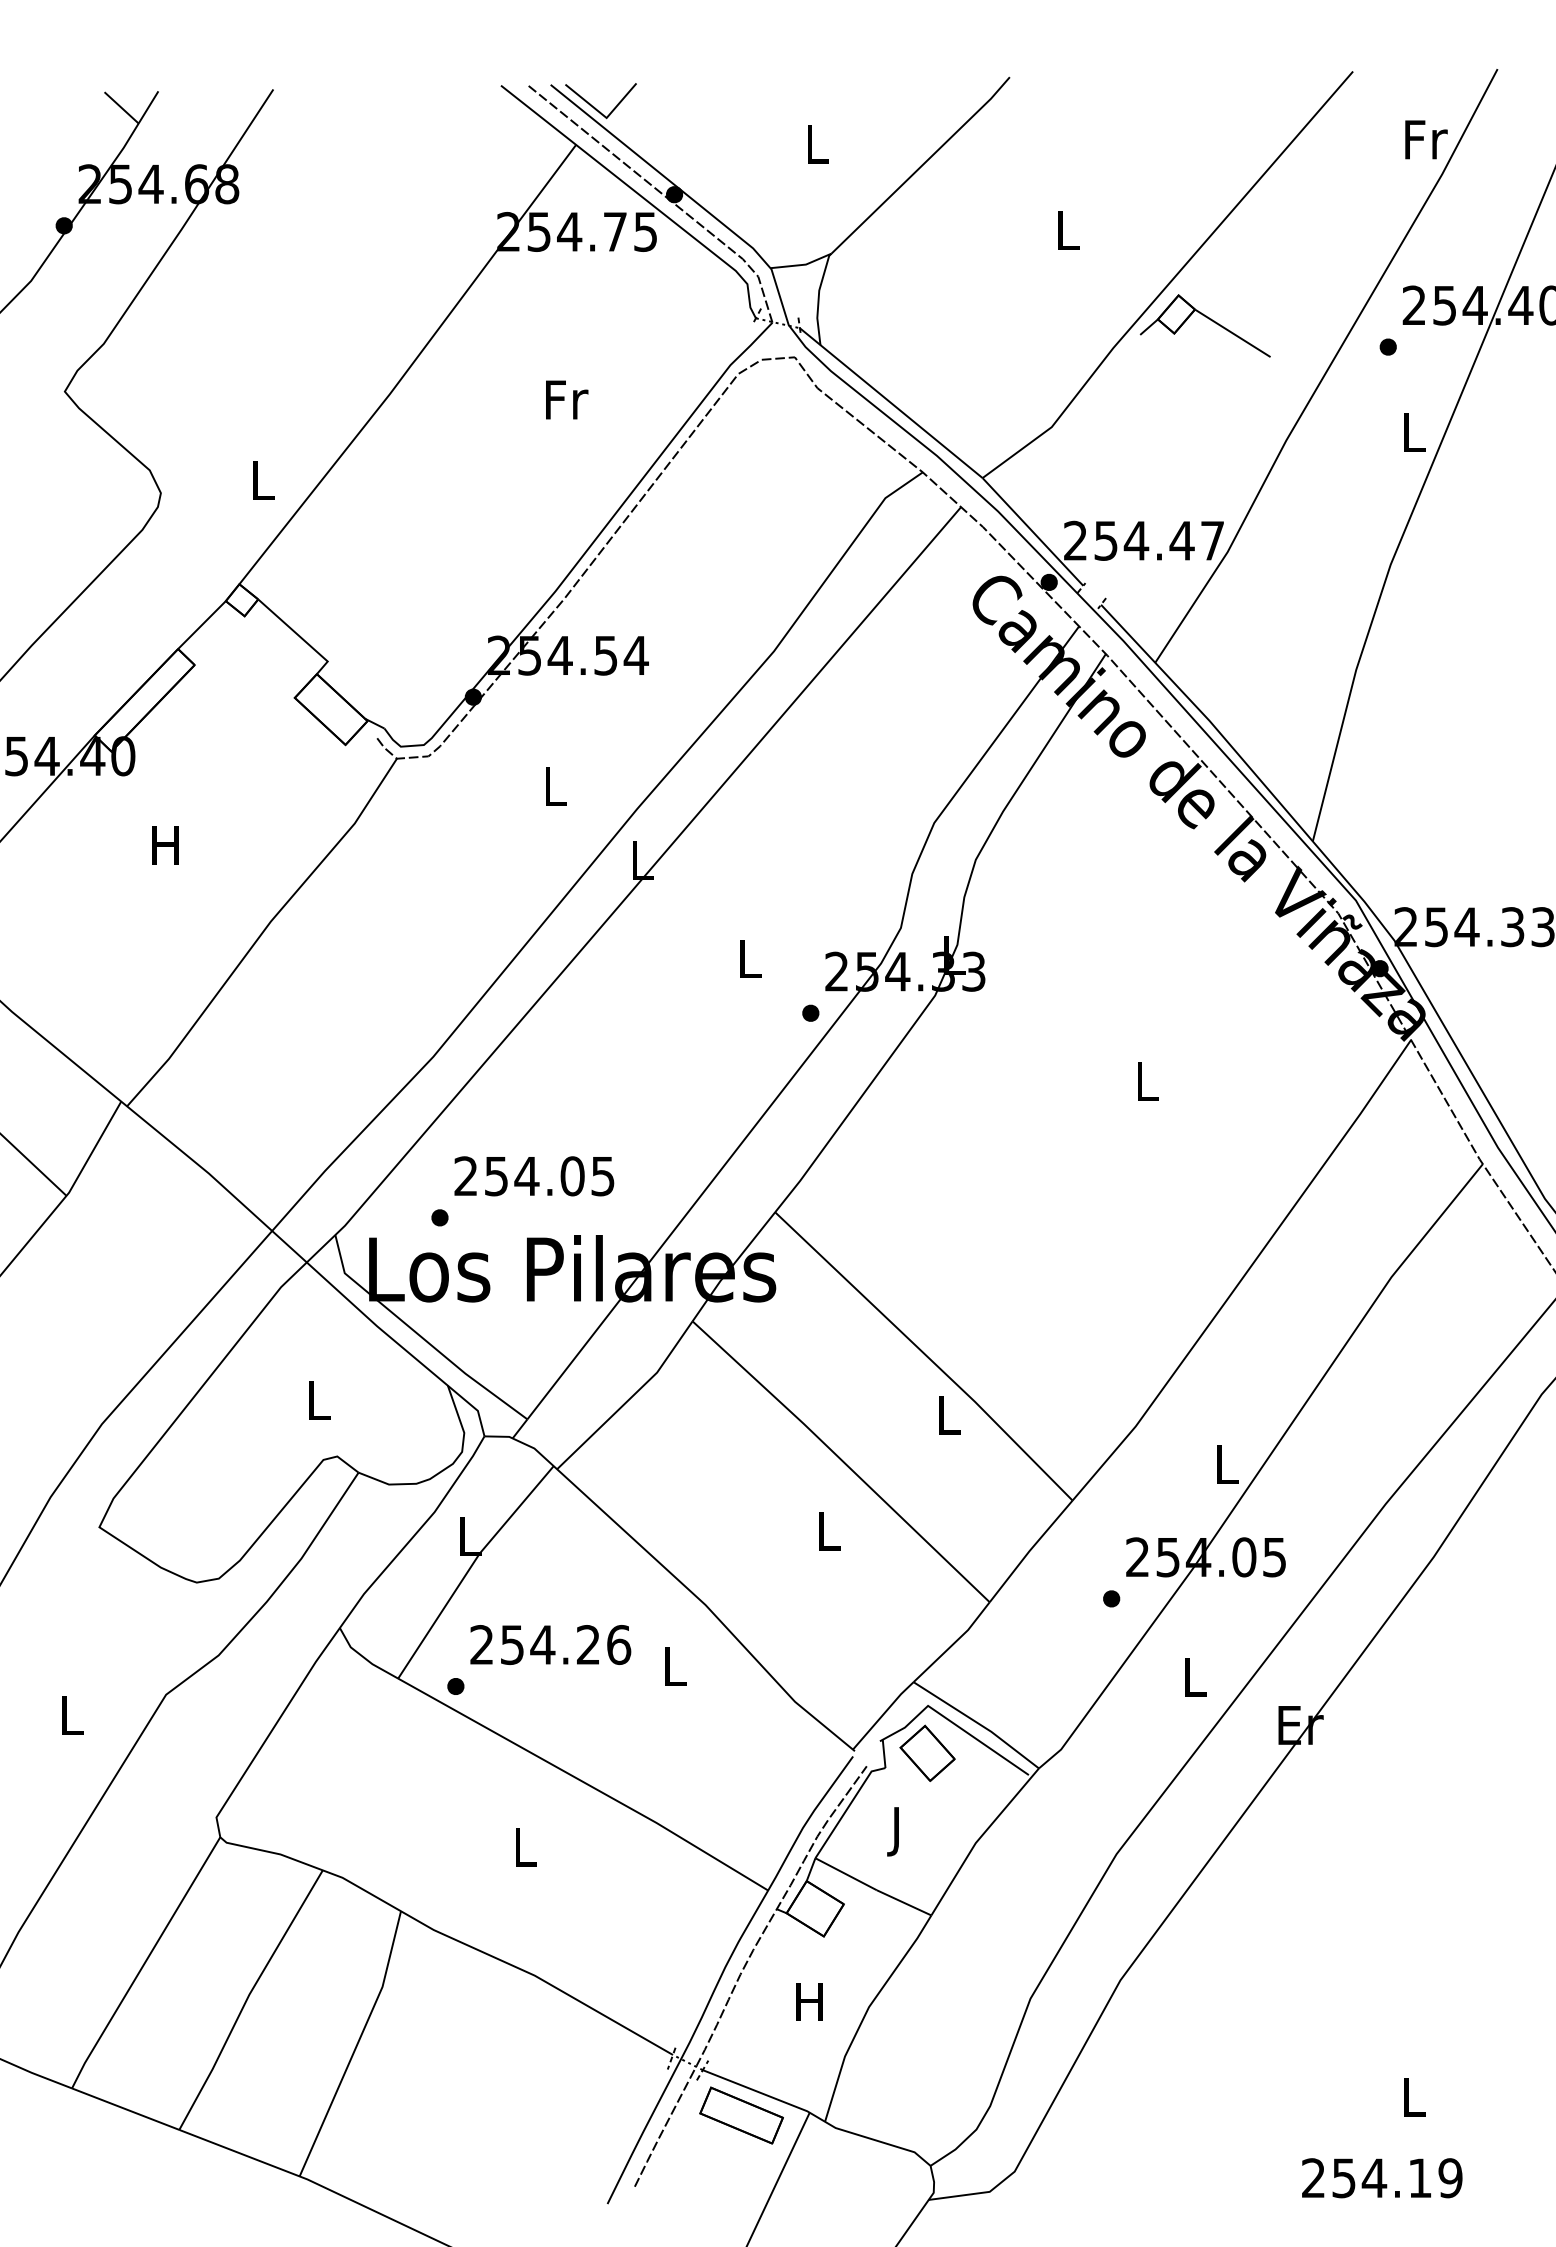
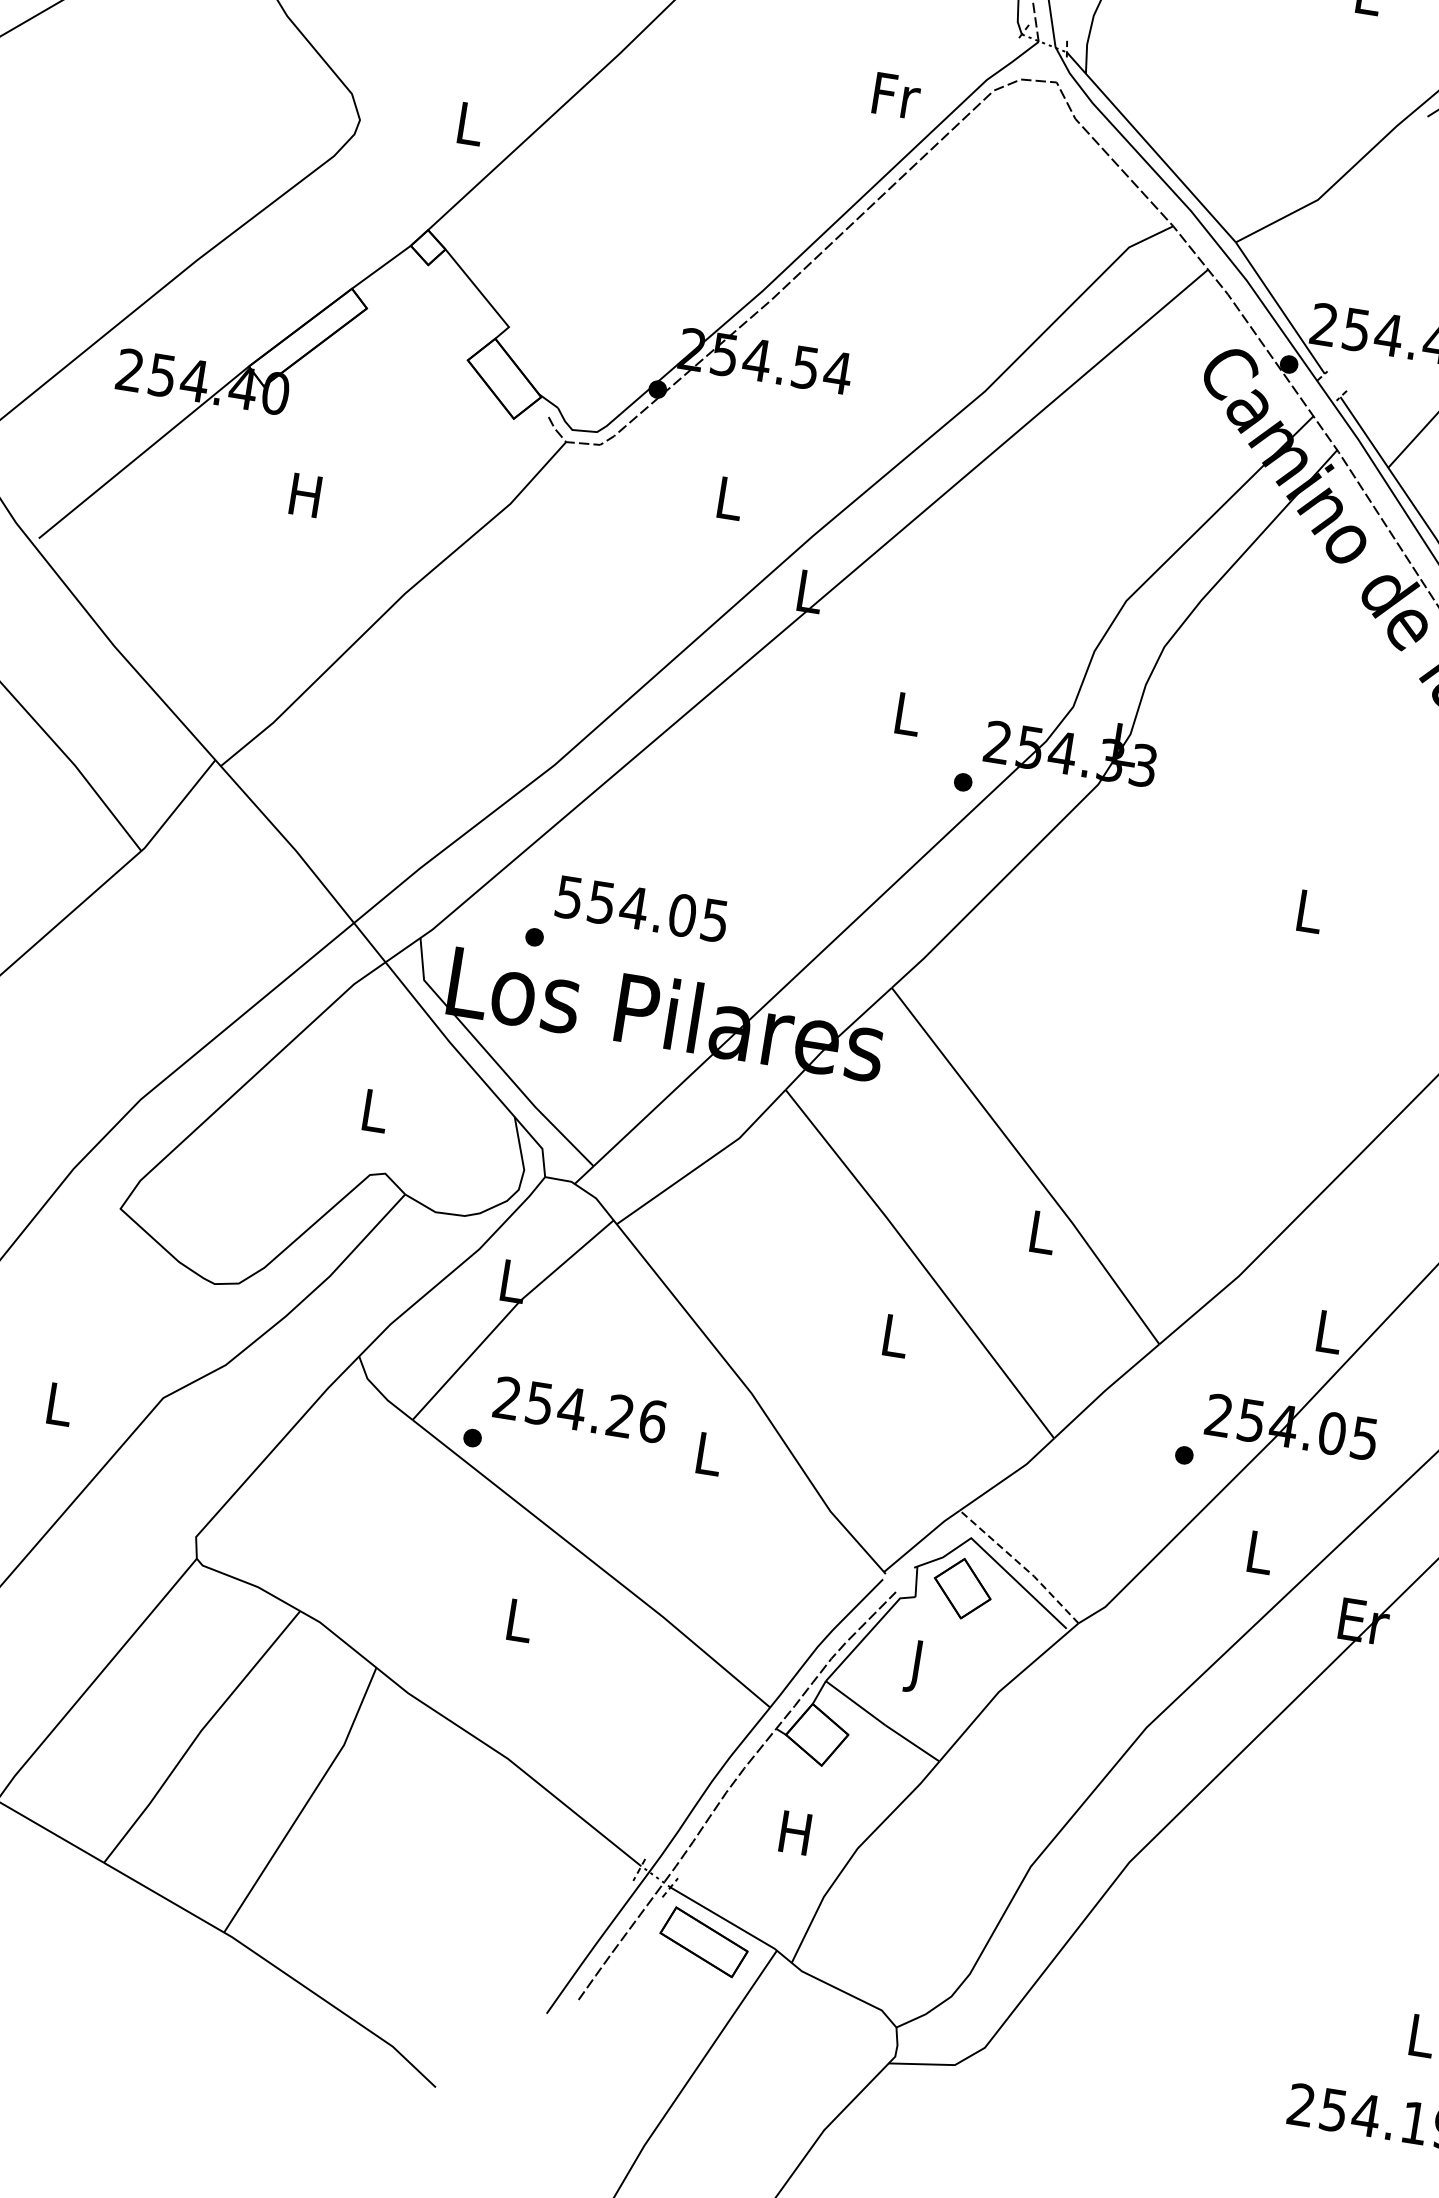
text: (567, 399) -> (897, 95), moved
text: (465, 1176) -> (568, 897), 254.05 -> 554.05
line: (978, 1723) -> (1021, 1565), solid -> dashed

